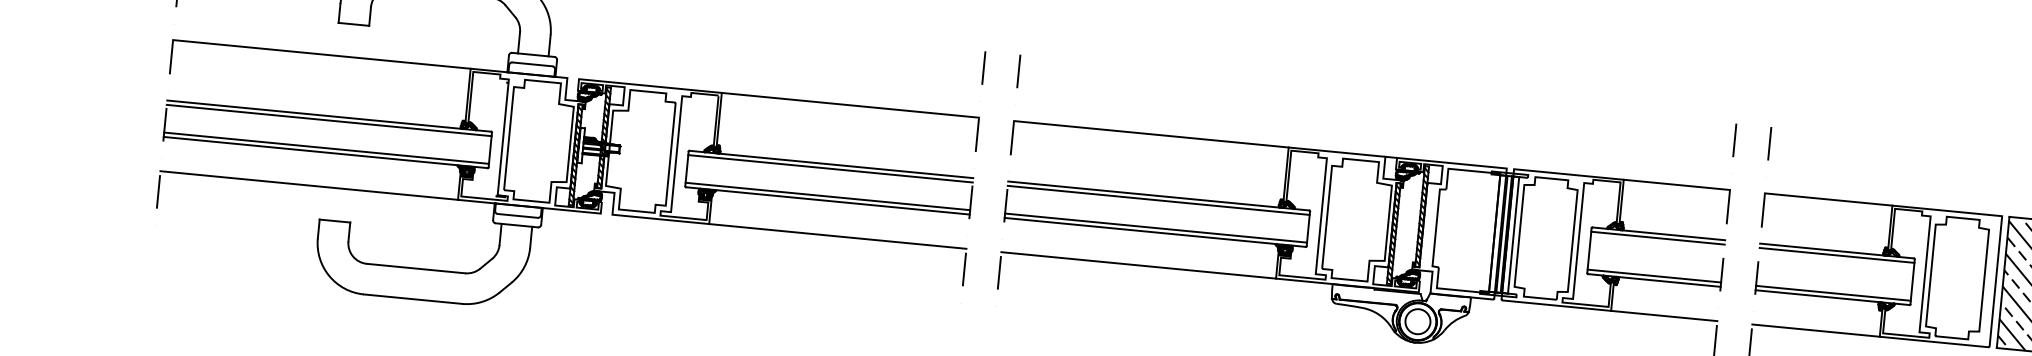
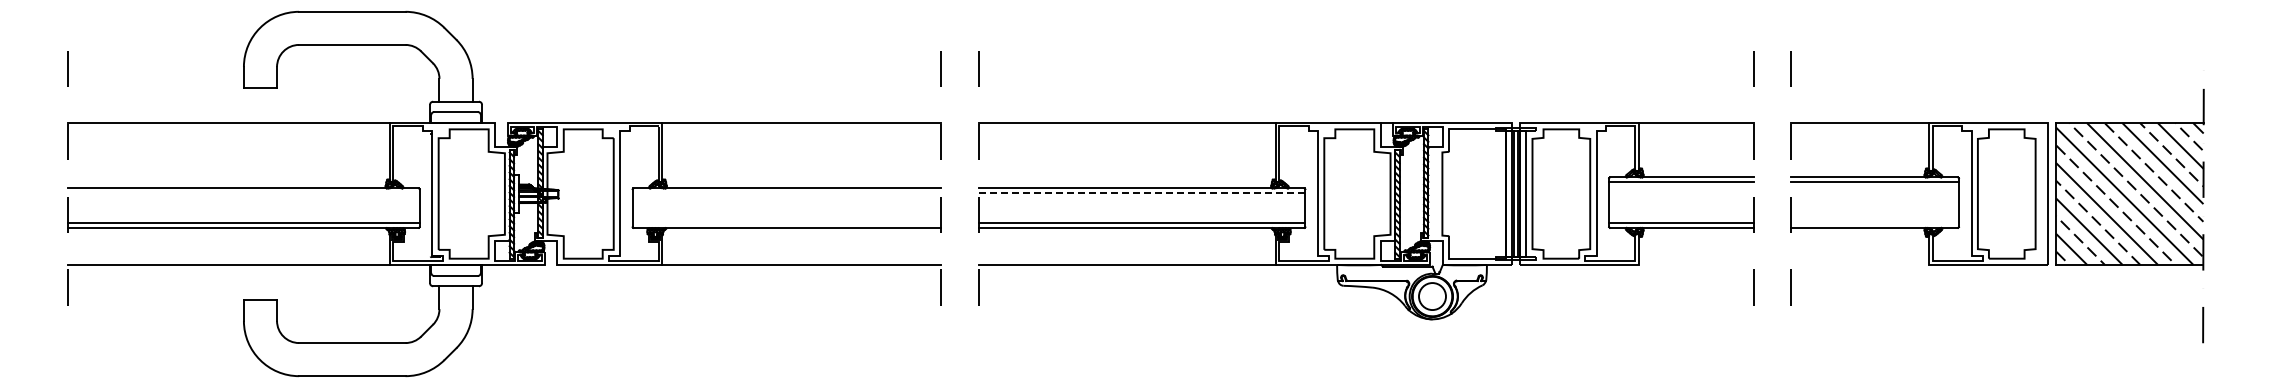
line: (328, 120) -> (243, 193), removed
line: (830, 169) -> (786, 193), removed
line: (827, 196) -> (786, 223), removed
line: (1158, 200) -> (1141, 193), solid -> dashed
line: (1832, 293) -> (1874, 223), removed
line: (1663, 316) -> (1695, 265), removed
line: (1816, 331) -> (1860, 265), removed

